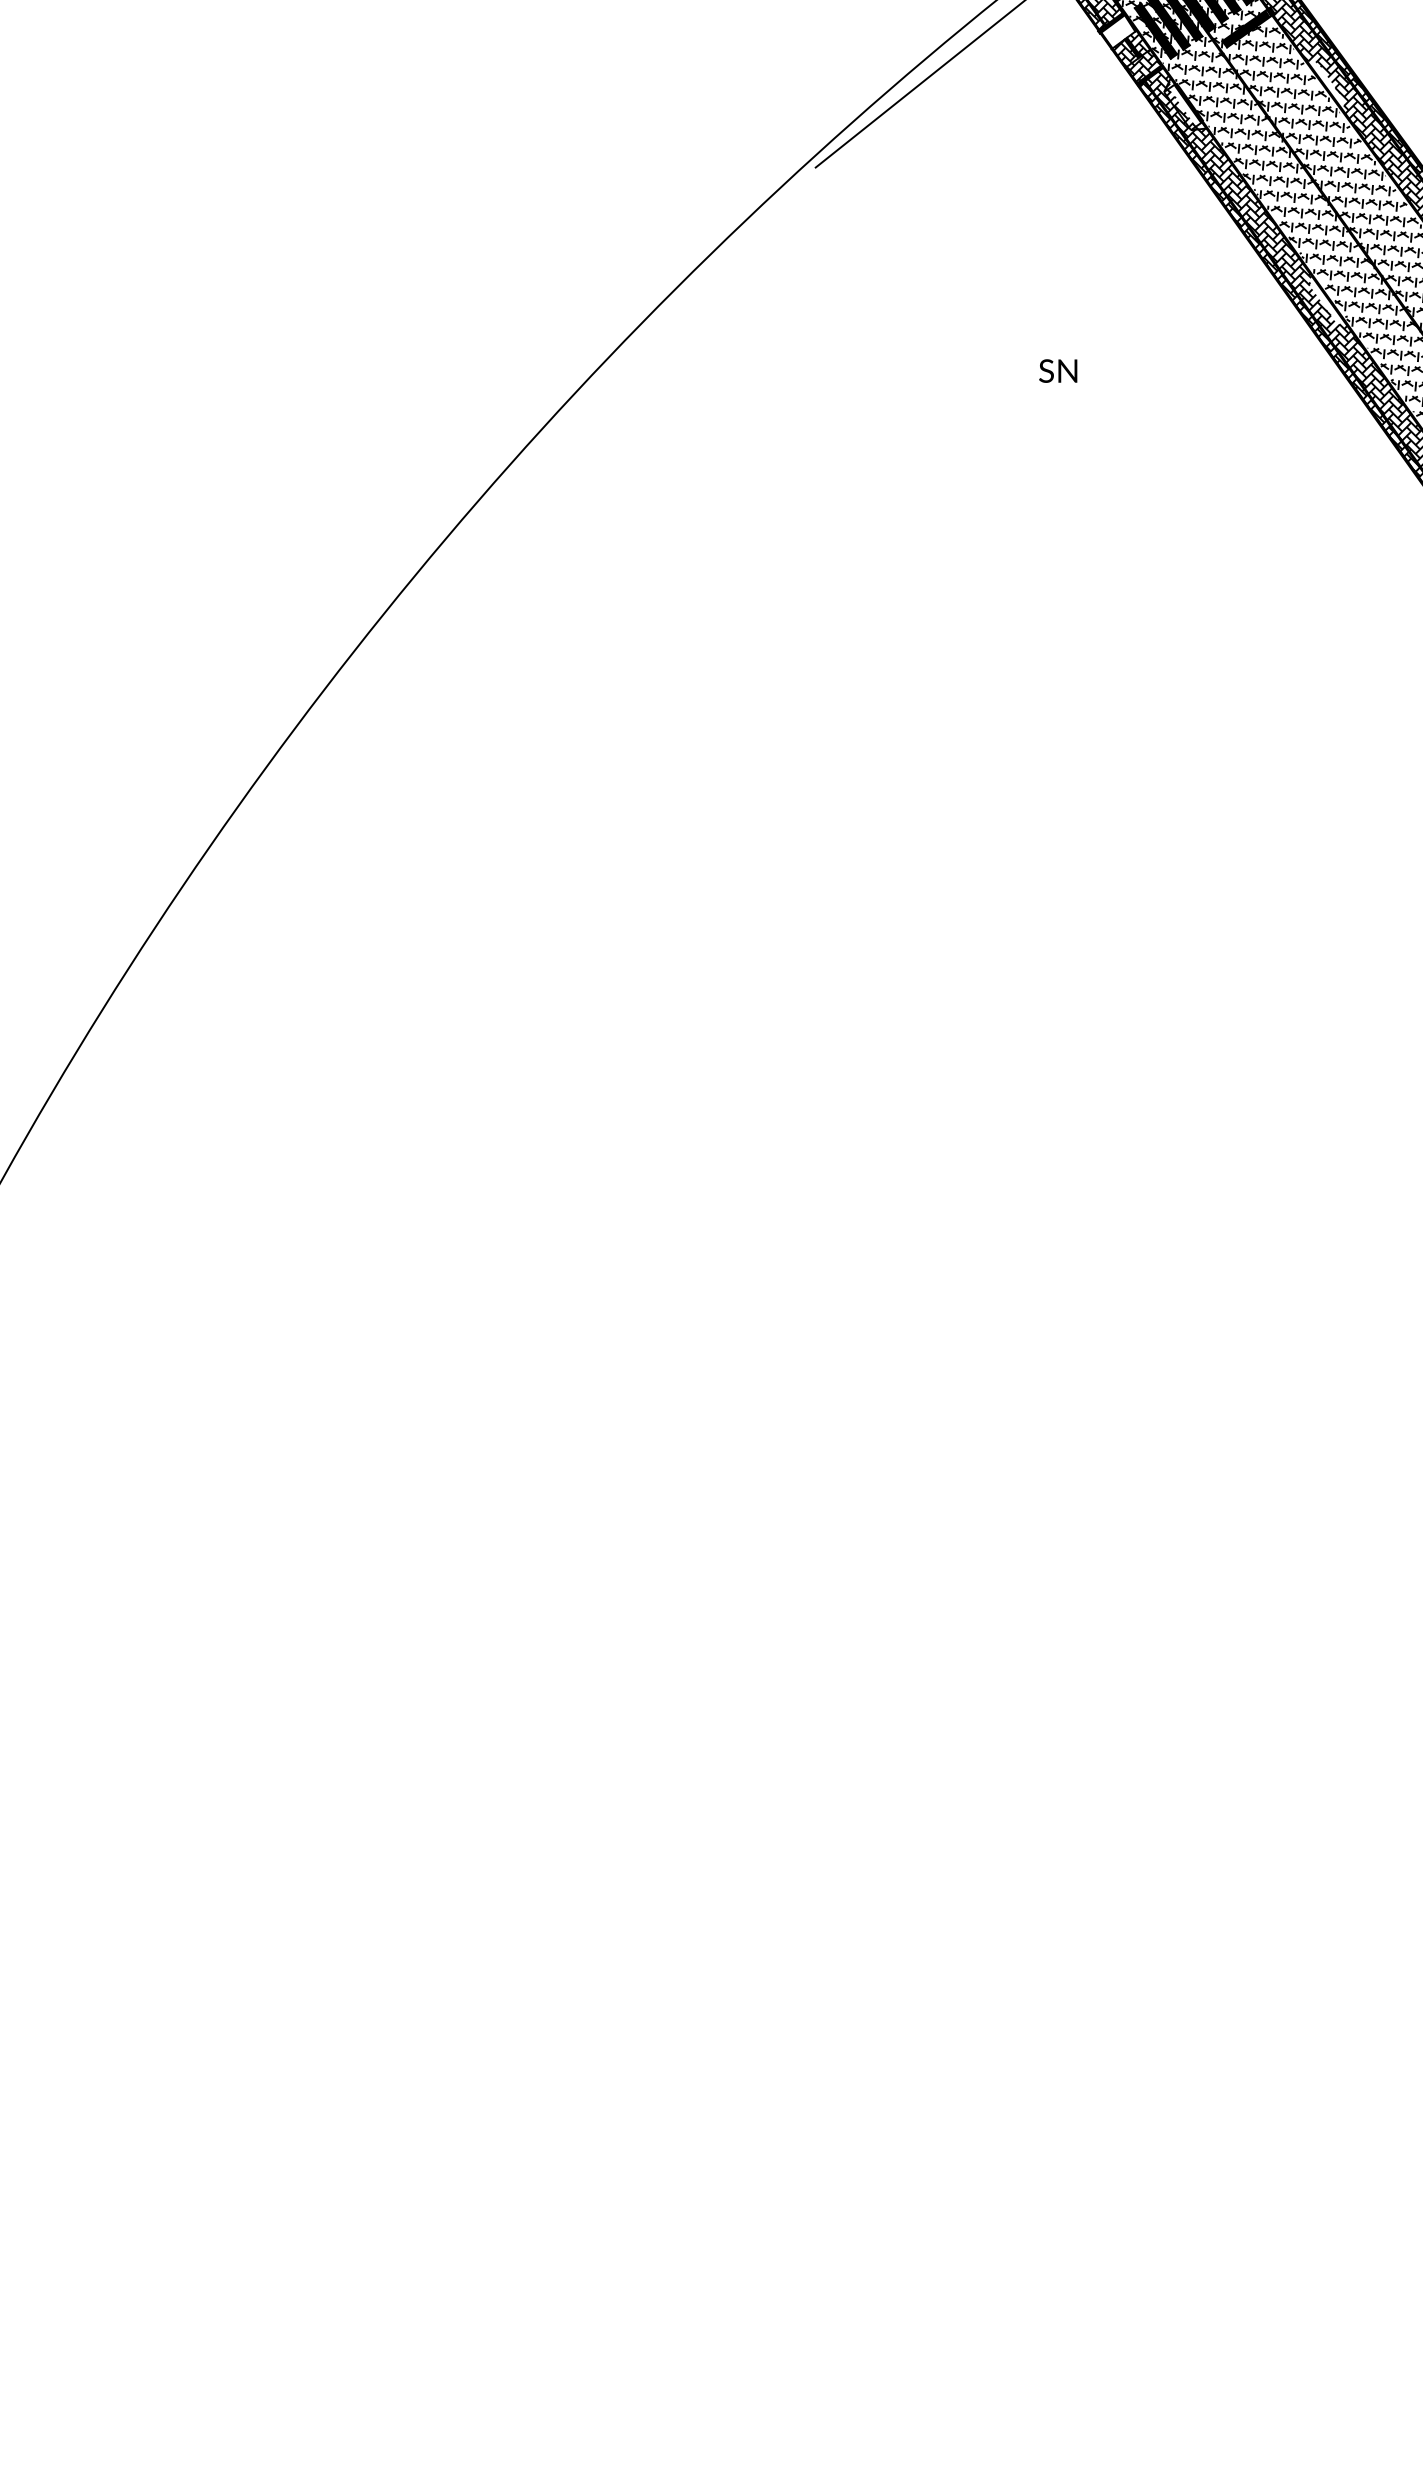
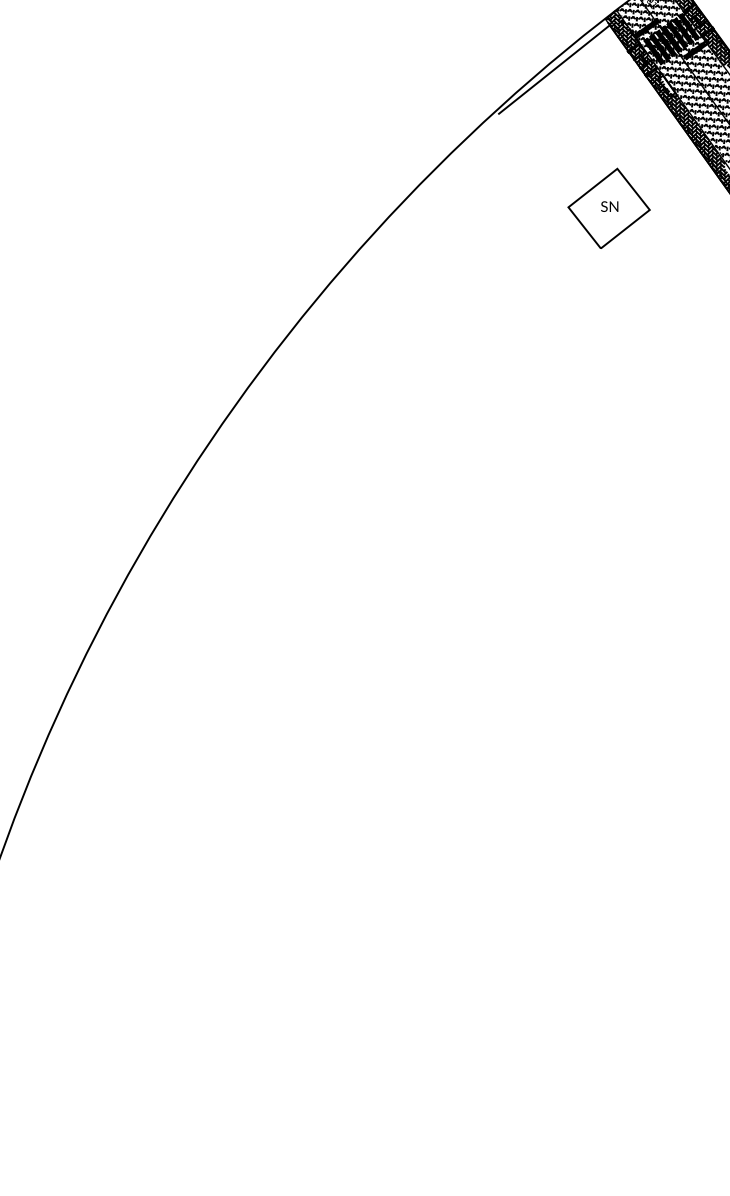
hatch: (1116, 31) -> (636, 51), added
part: (1055, 372) -> (608, 207), added

